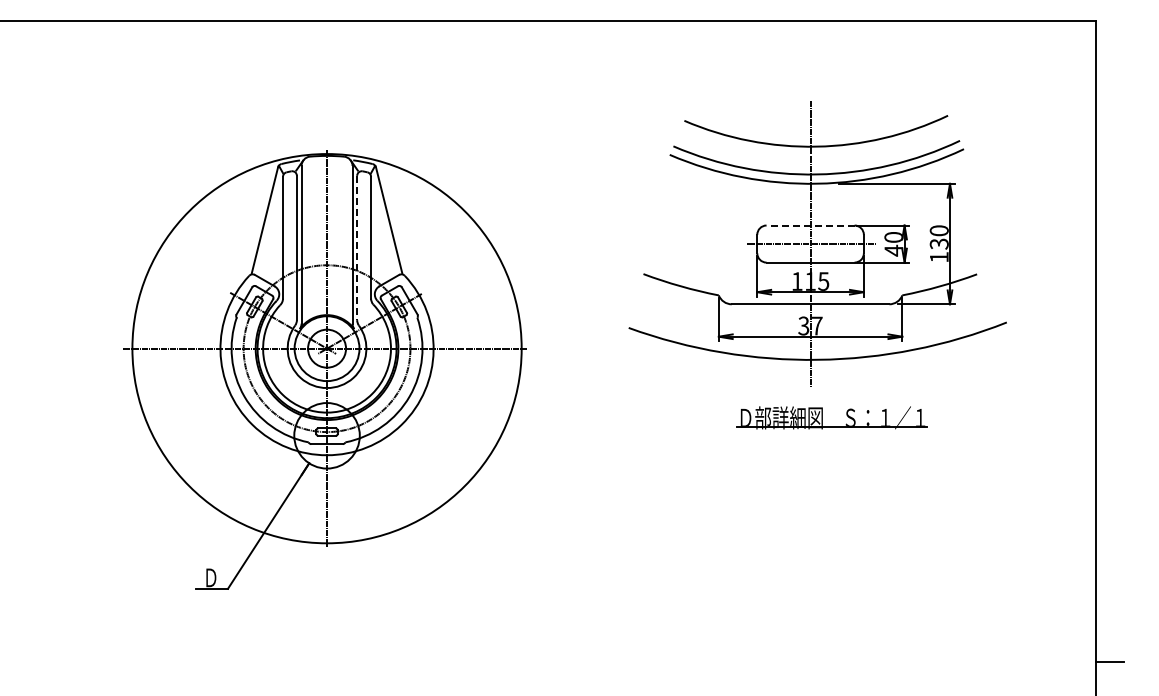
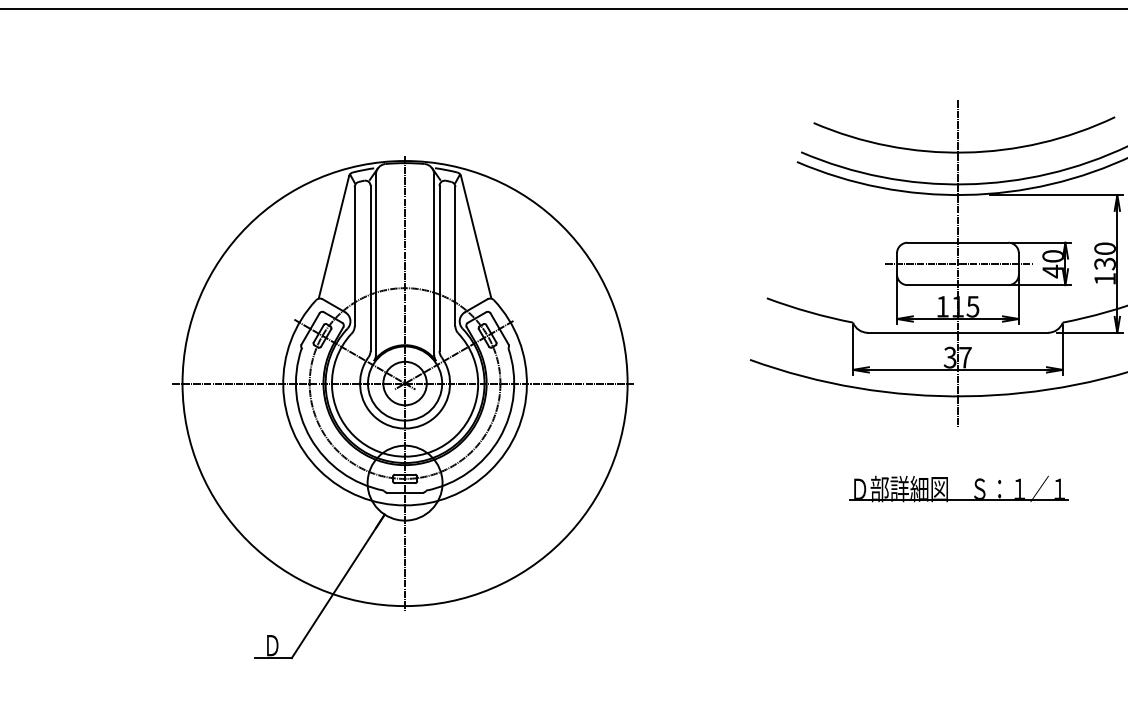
line: (810, 225) -> (957, 242), dashed -> solid
line: (357, 248) -> (439, 269), dashed -> solid
part: (822, 417) -> (947, 488), moved

